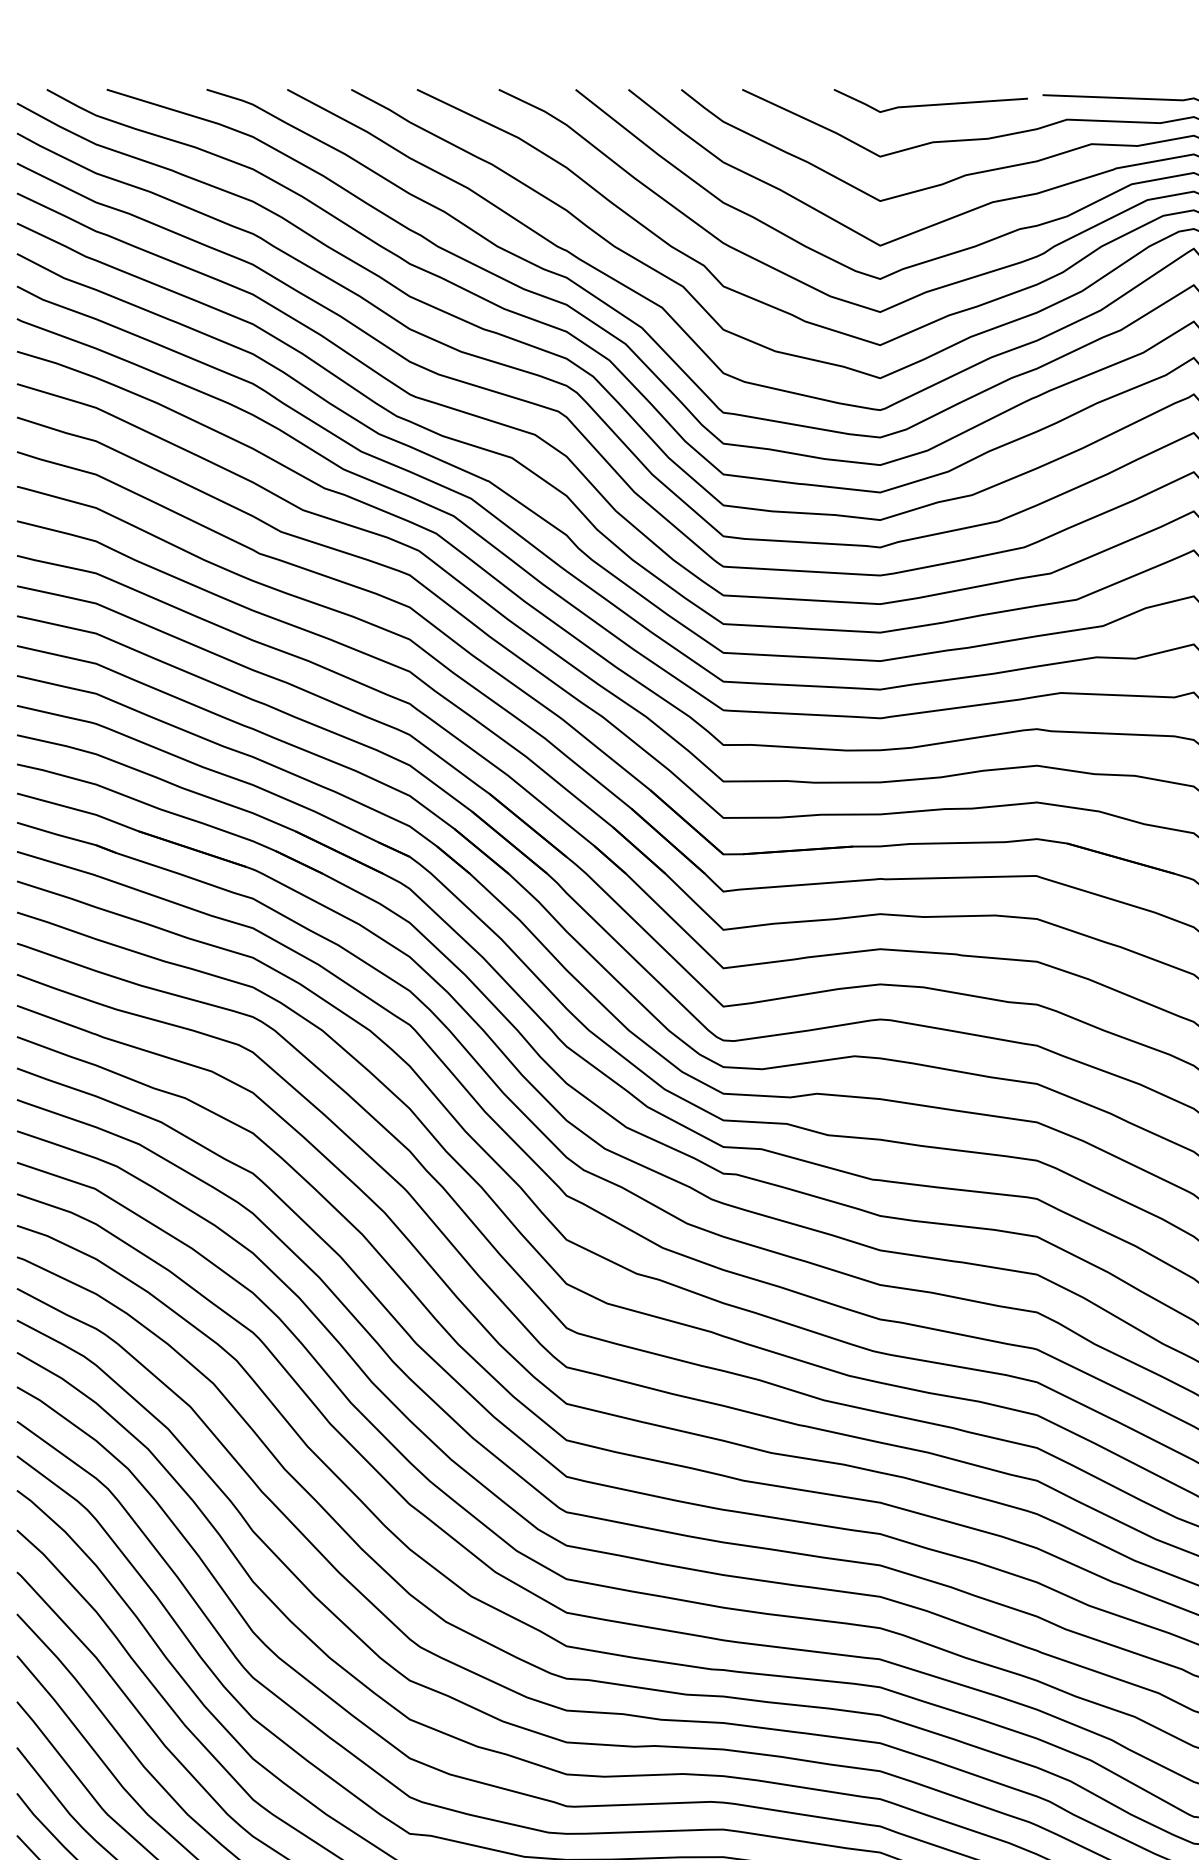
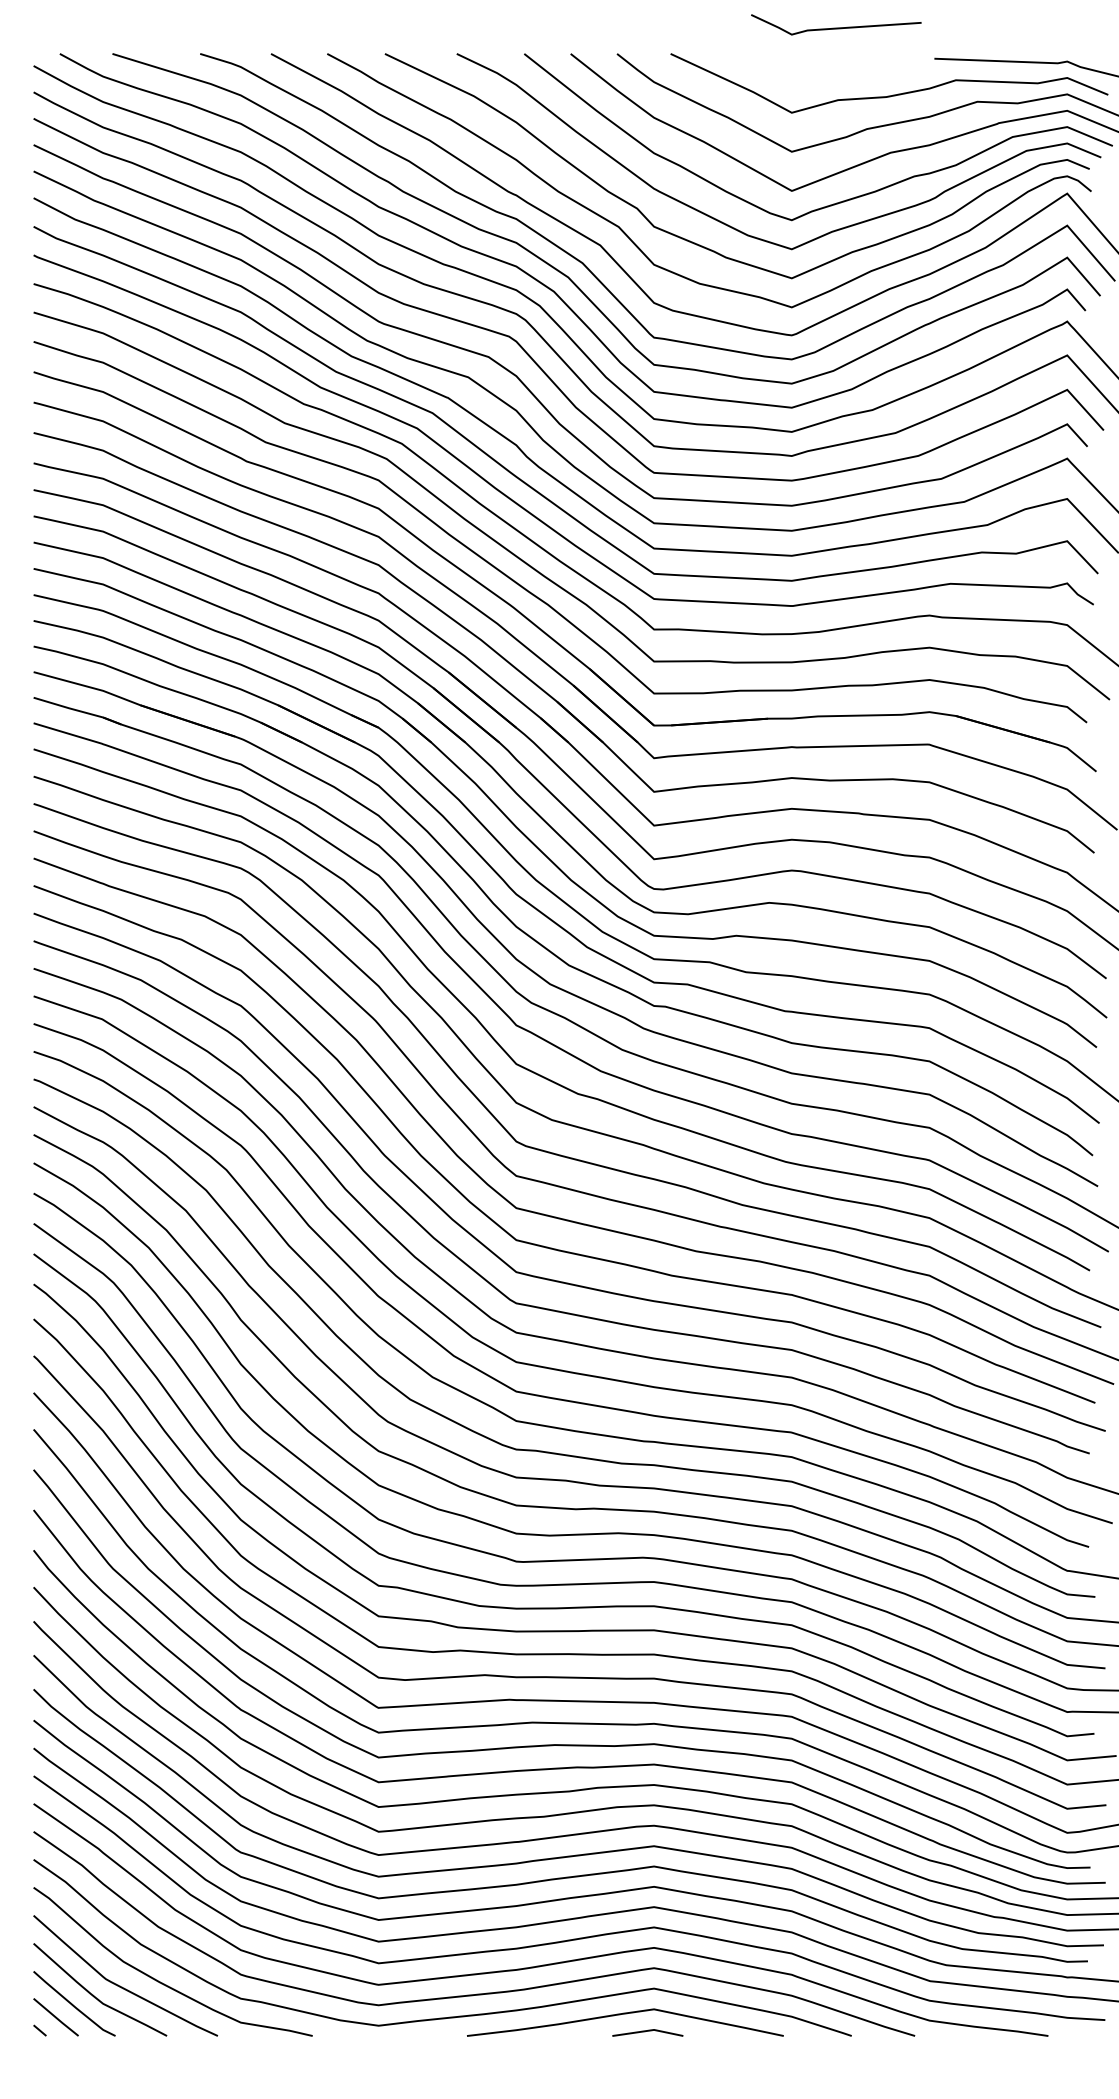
line: (931, 103) -> (836, 27), moved

